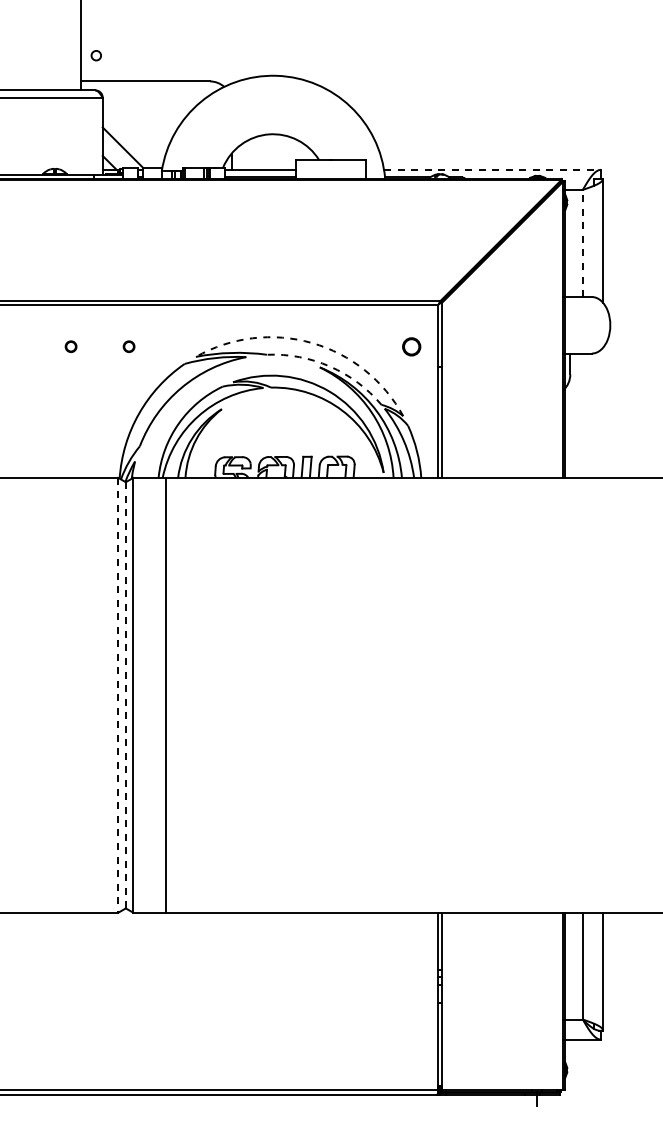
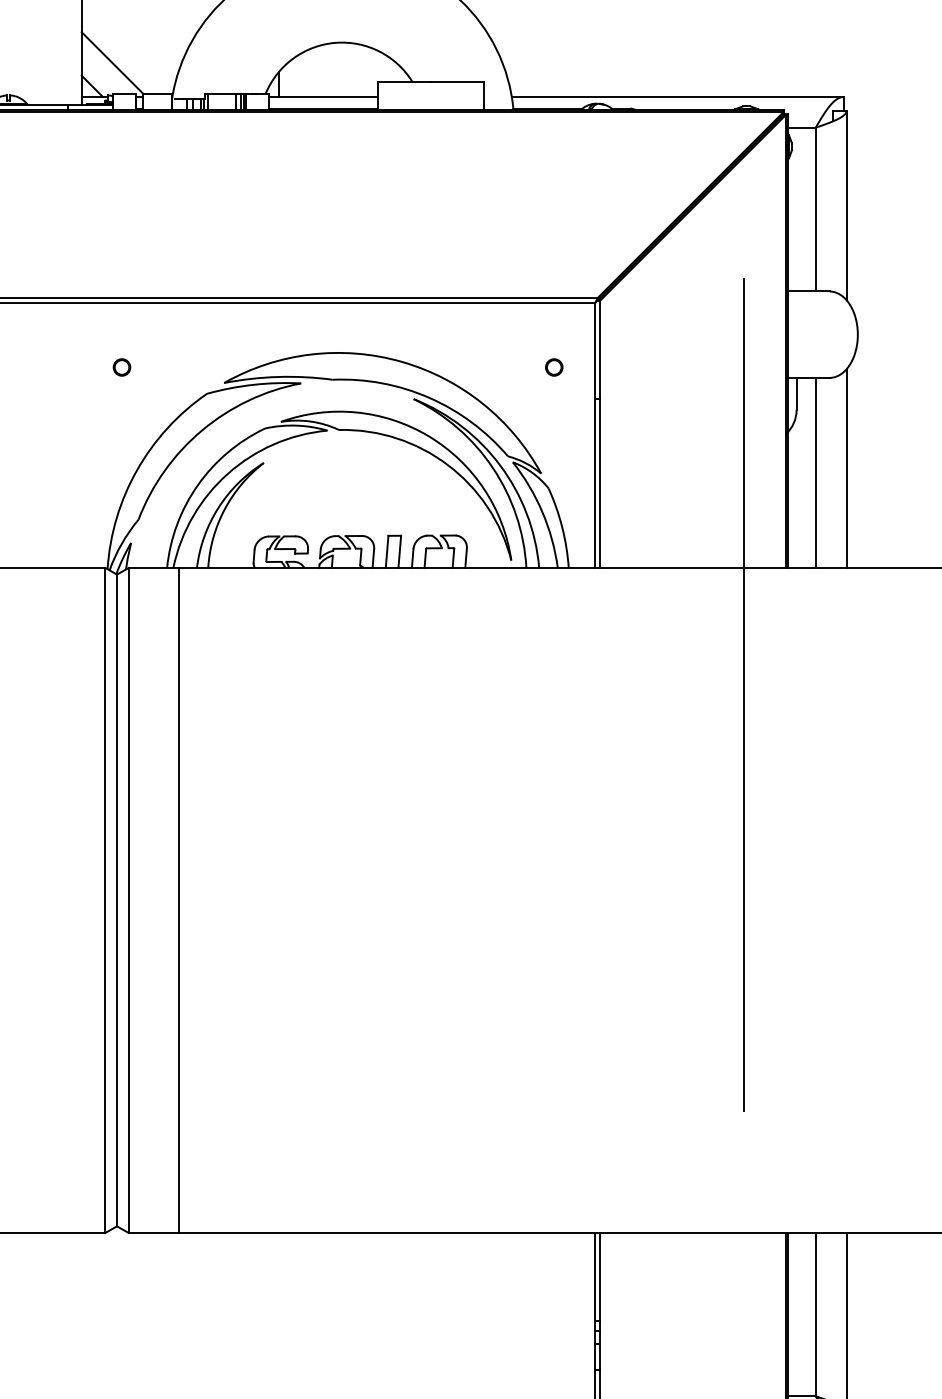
line: (492, 169) -> (677, 96), dashed -> solid
line: (582, 243) -> (815, 209), dashed -> solid
arc: (312, 343) -> (402, 362), dashed -> solid
part: (70, 346) -> (32, 367), removed
part: (411, 346) -> (553, 367), size x0.62
arc: (330, 366) -> (429, 397), dashed -> solid
line: (602, 412) -> (845, 468), added
line: (582, 415) -> (815, 472), added
line: (535, 561) -> (743, 695), added
line: (118, 695) -> (105, 900), dashed -> solid
line: (125, 695) -> (116, 900), dashed -> solid

